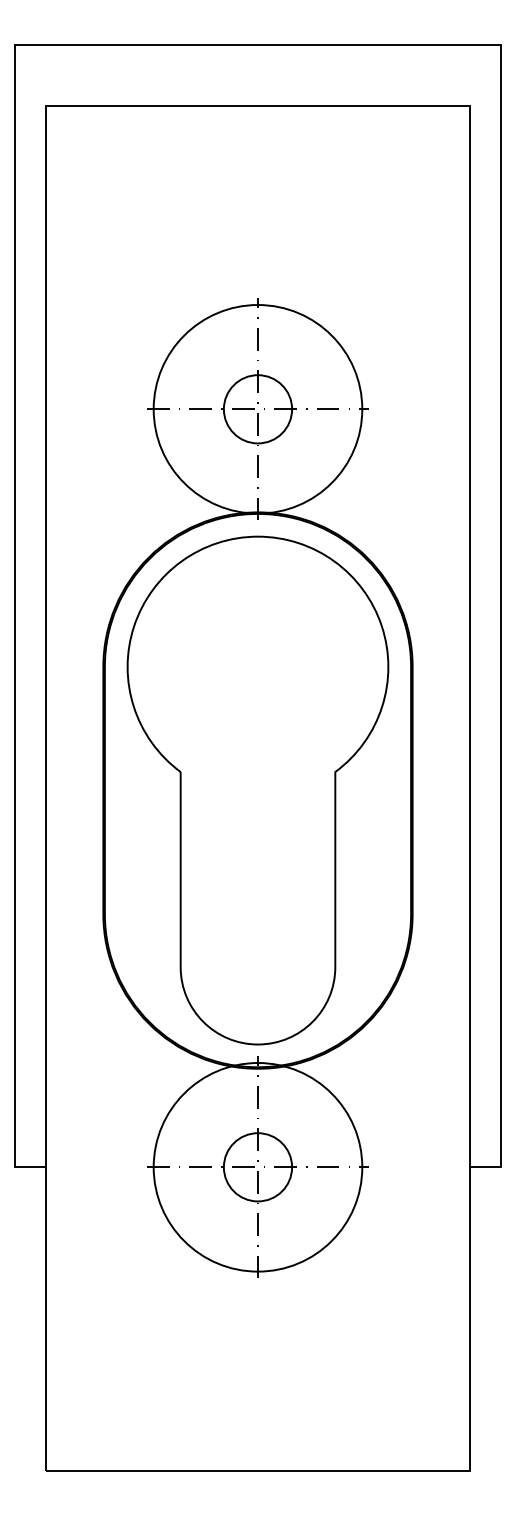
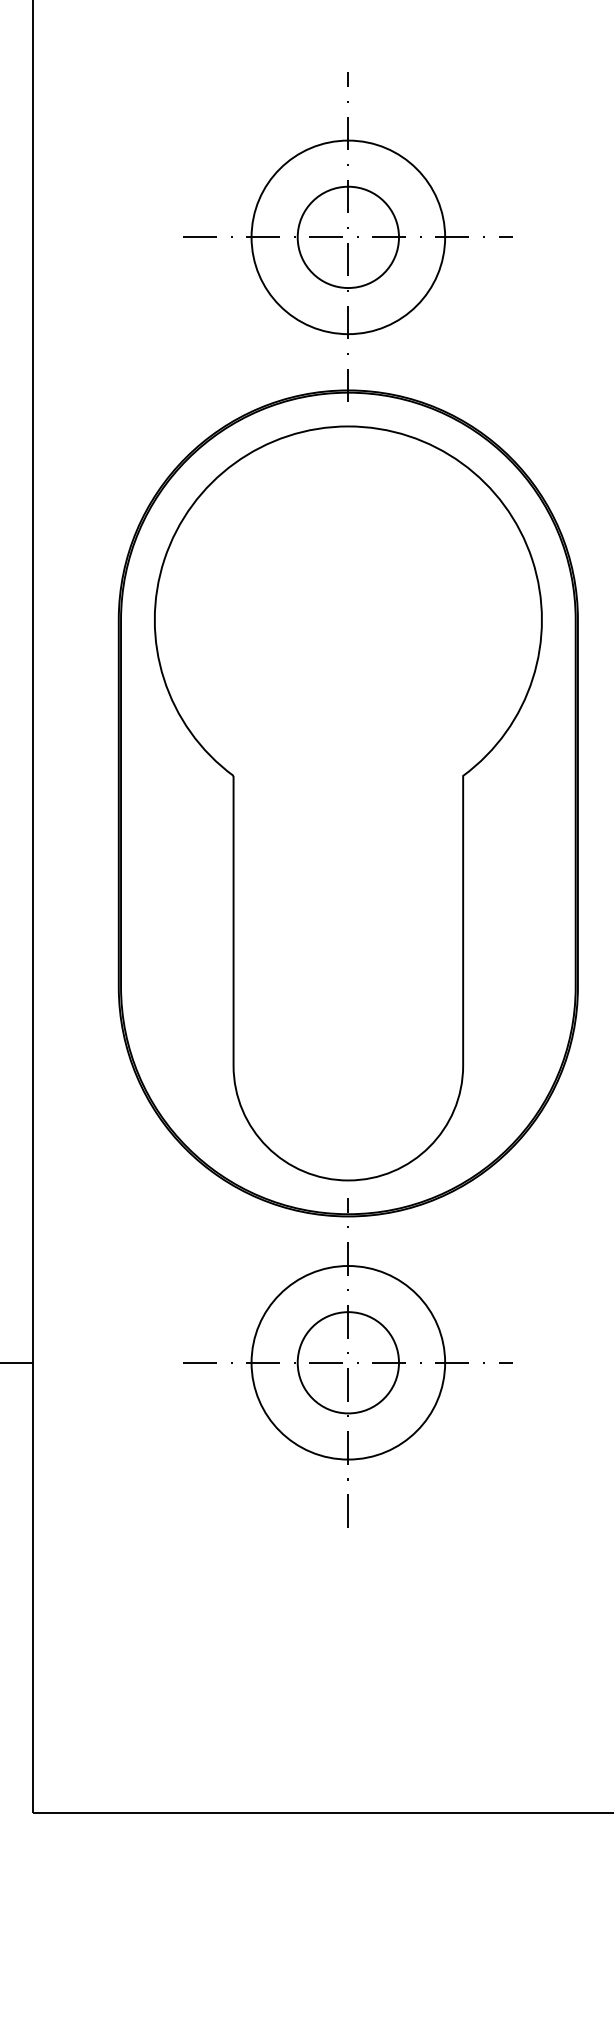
circle: (257, 409) -> (347, 237), size x0.62
circle: (257, 1167) -> (347, 1363), size x0.62

